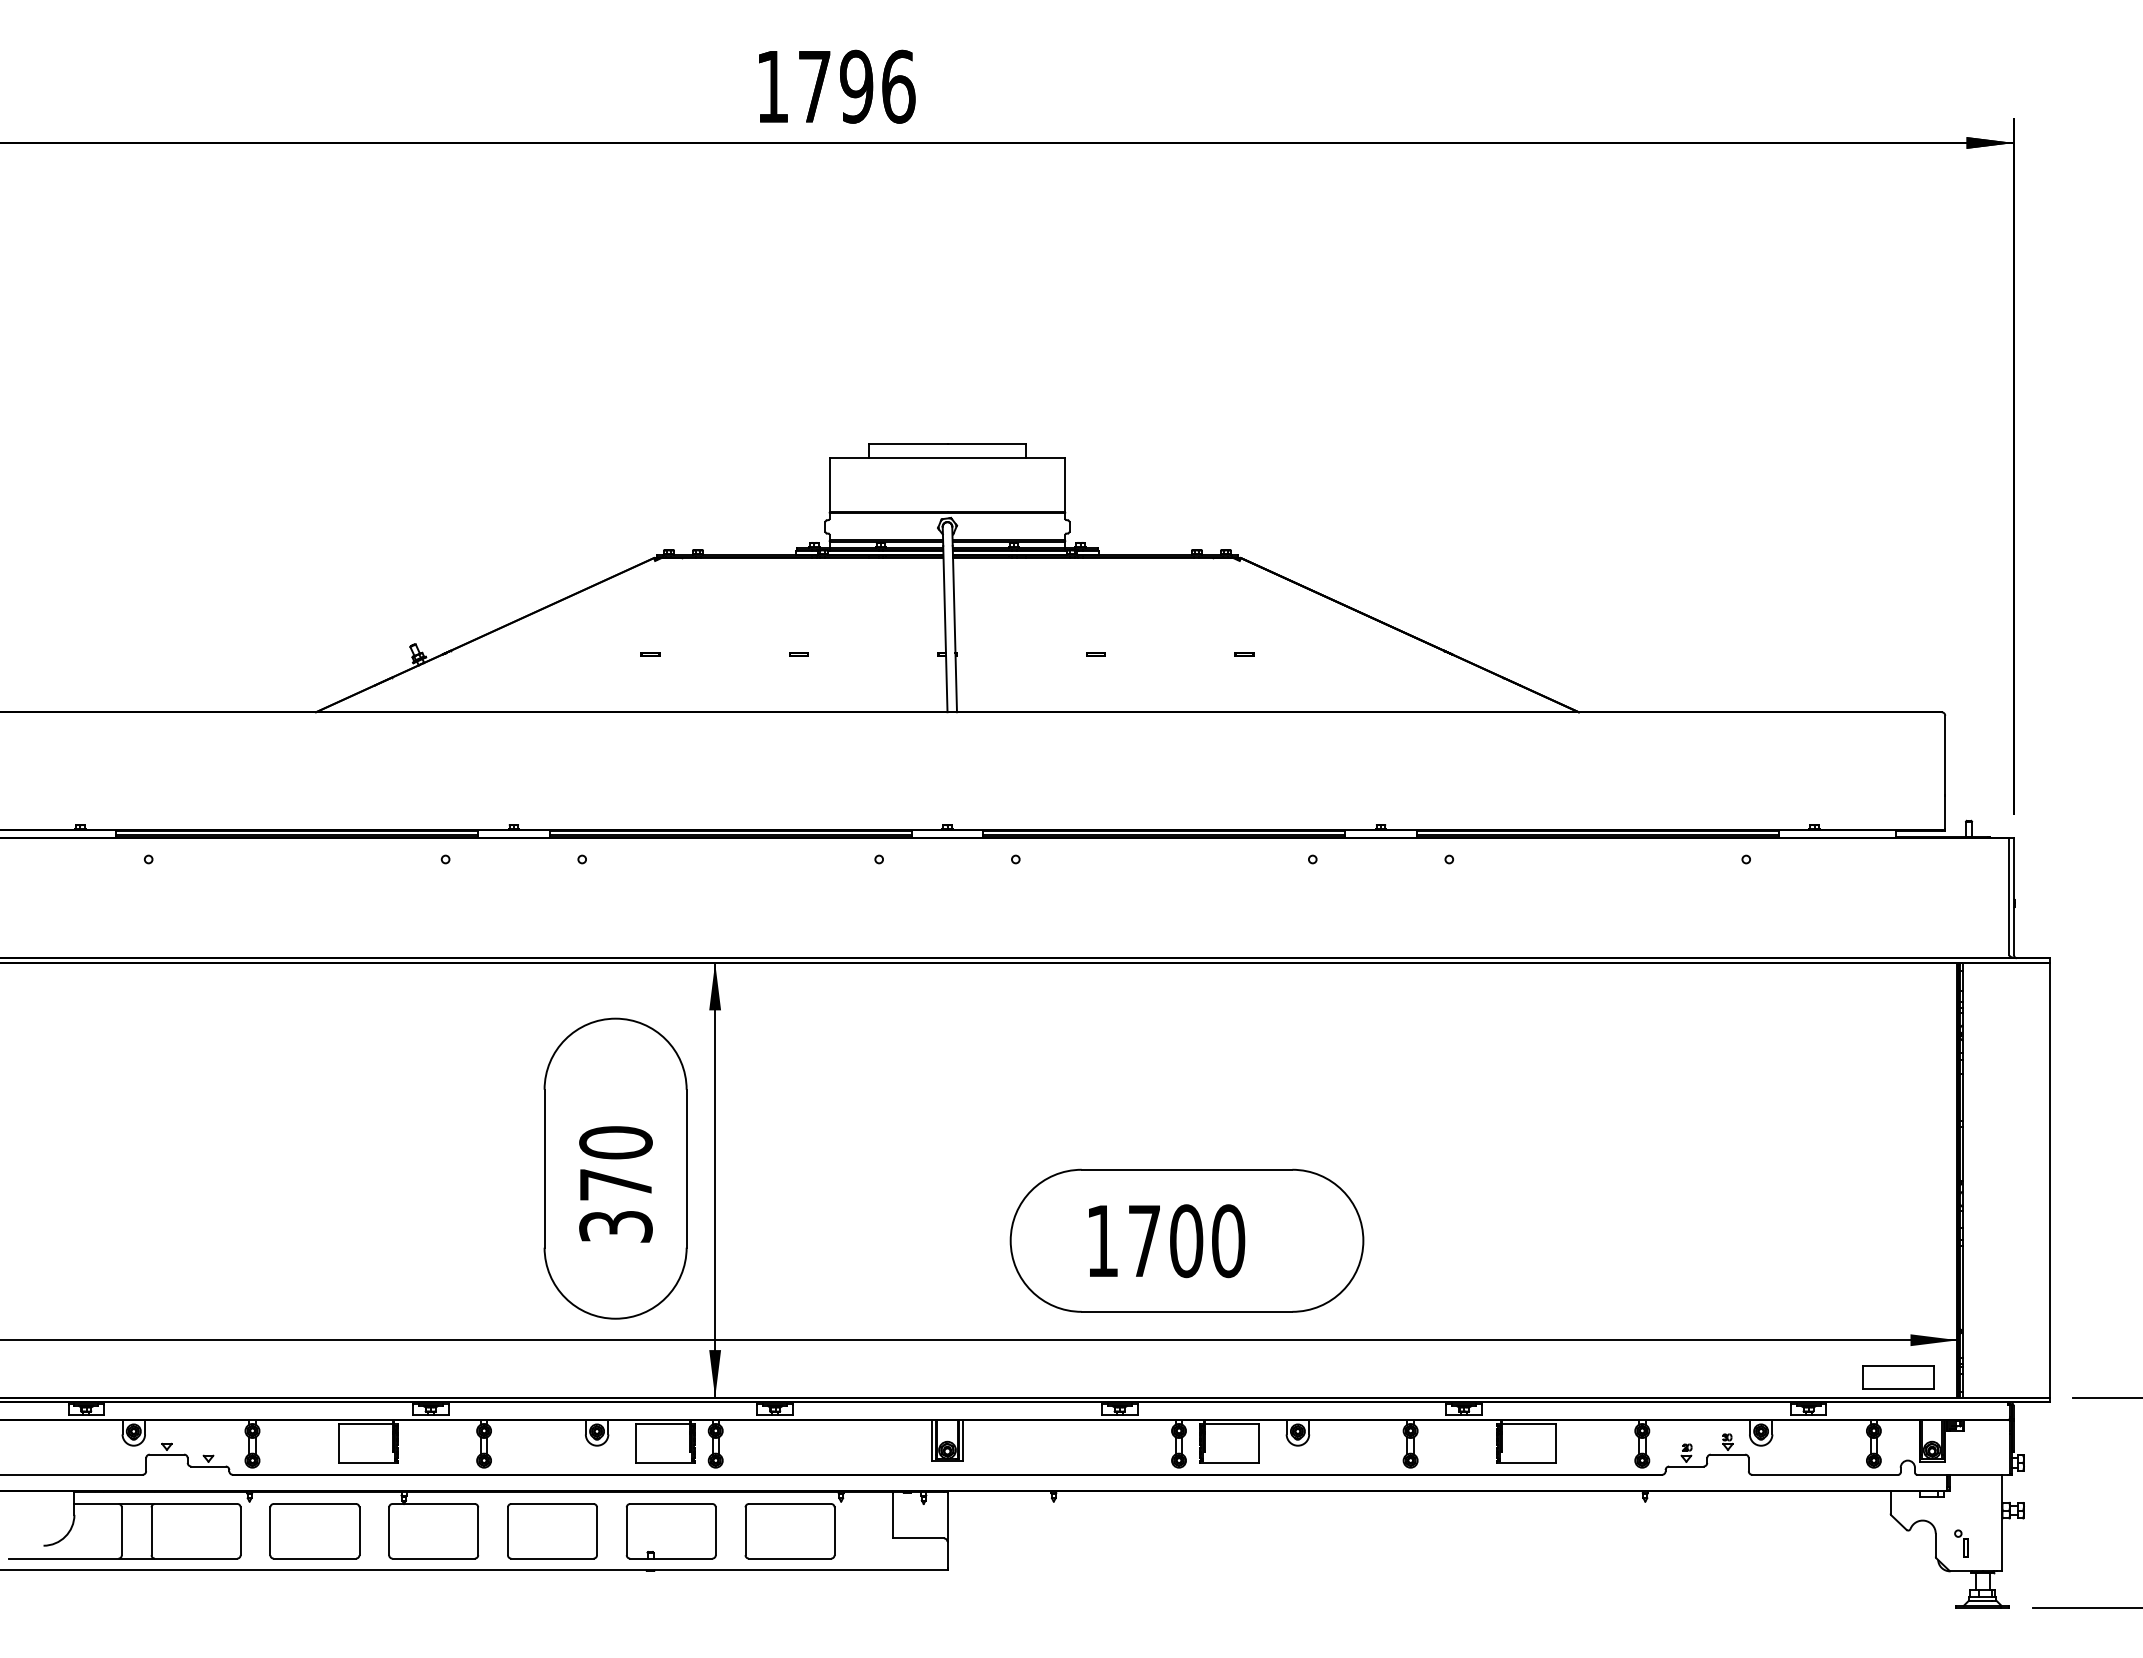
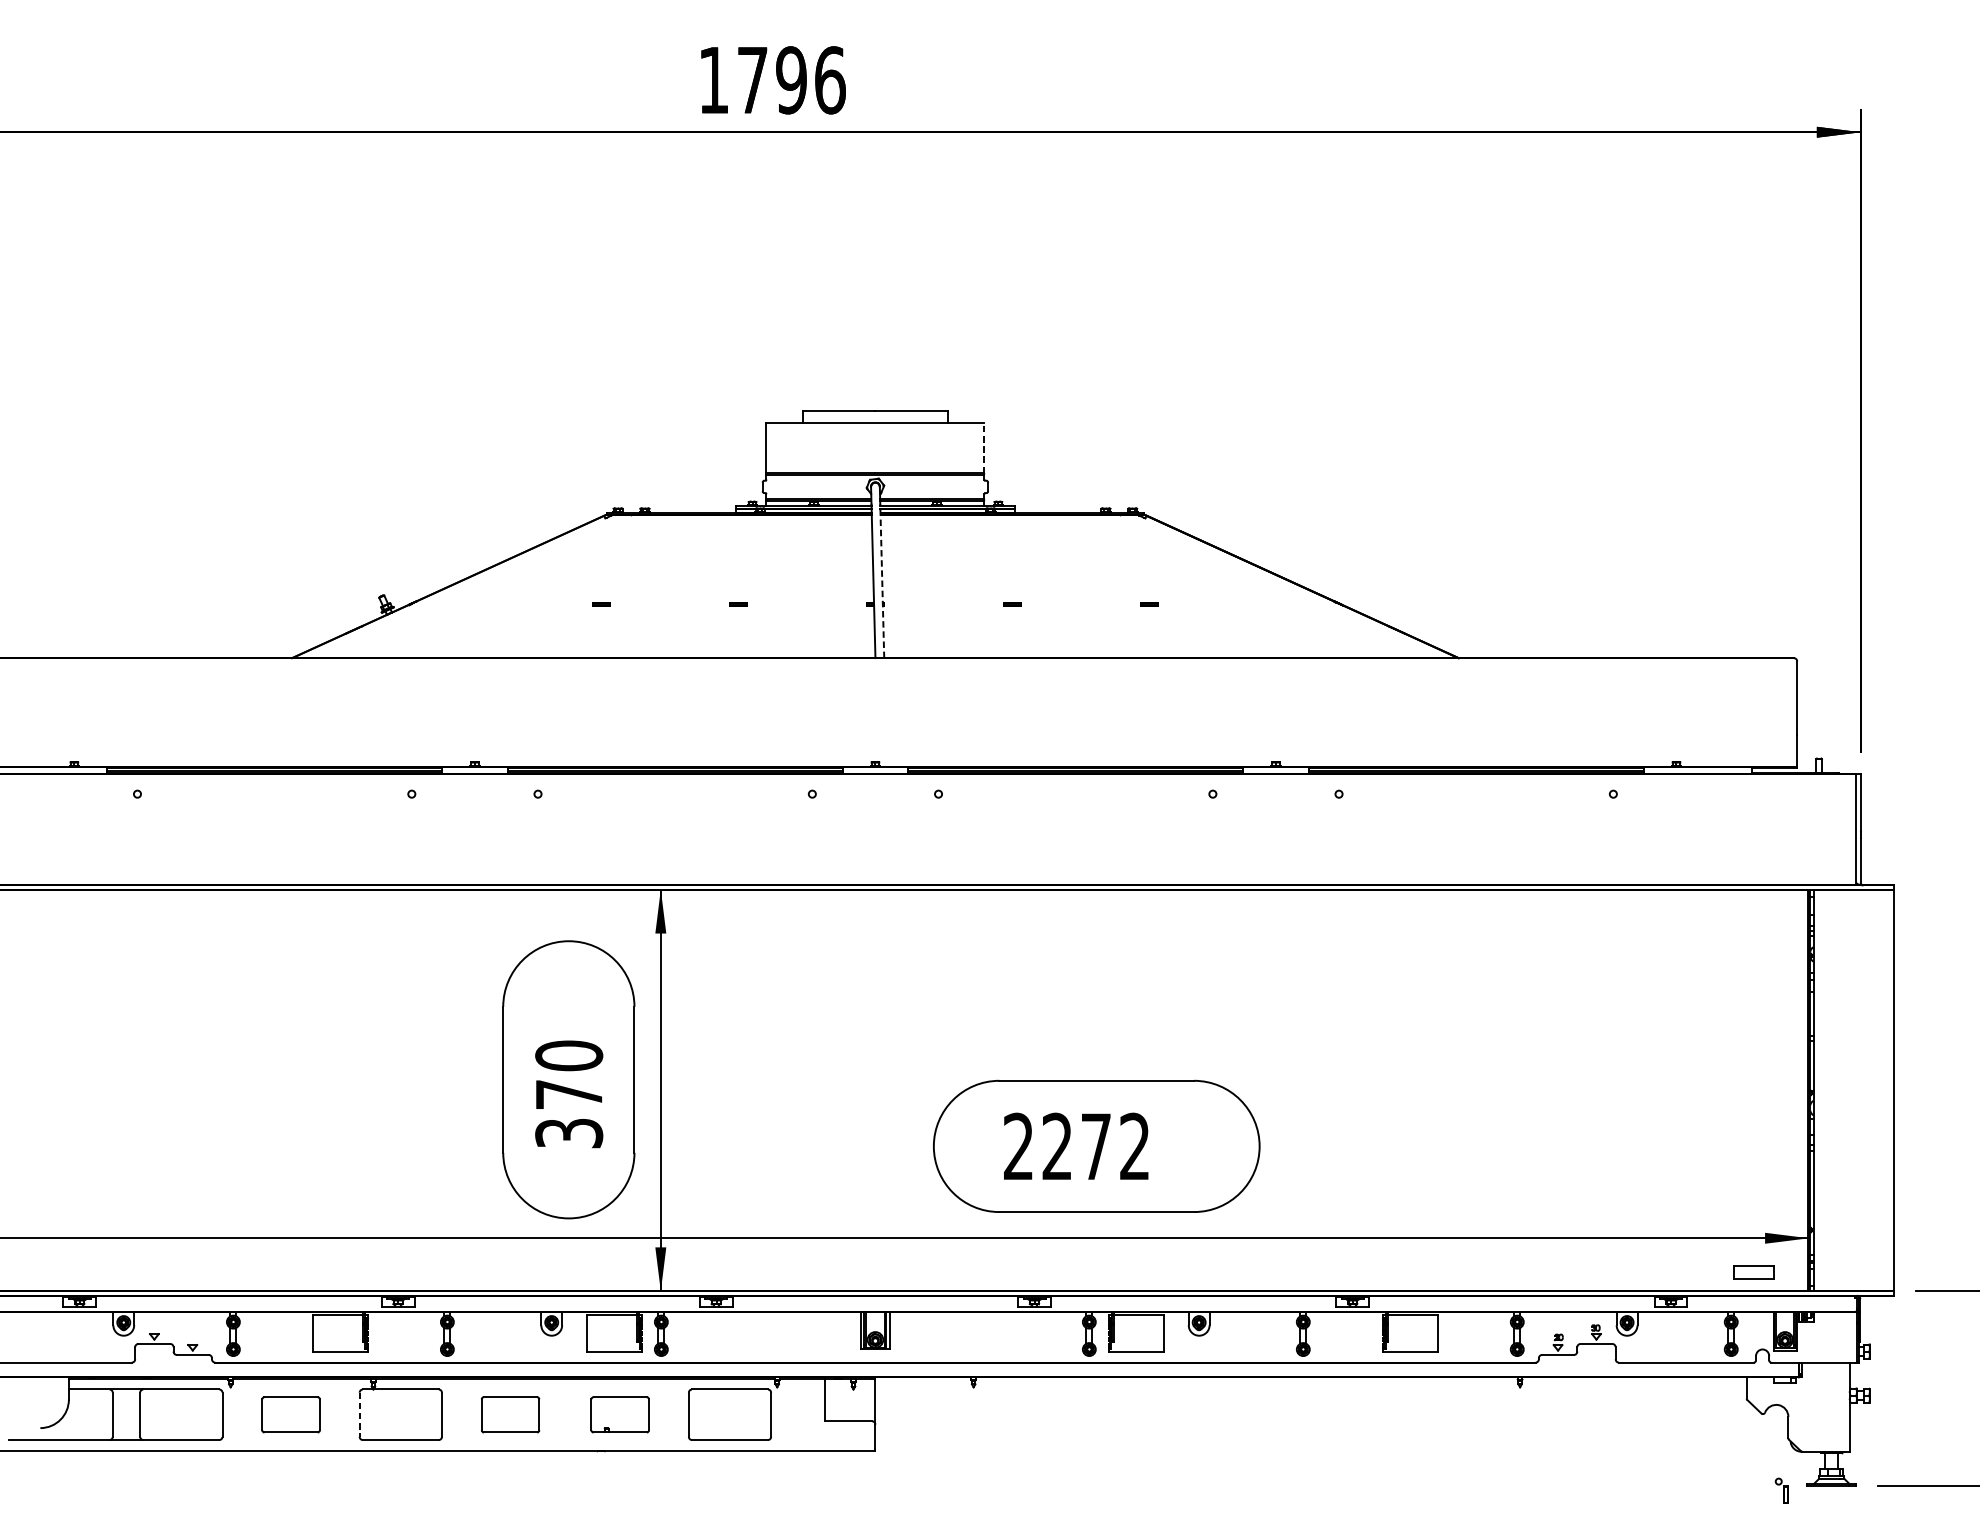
line: (1065, 484) -> (984, 447), solid -> dashed
line: (954, 628) -> (881, 580), solid -> dashed
text: (1165, 1241) -> (1076, 1147), 1700 -> 2272
part: (1898, 1377) -> (1753, 1272), size x0.6
part: (314, 1531) -> (290, 1414), size x0.7
line: (389, 1531) -> (359, 1414), solid -> dashed
part: (552, 1531) -> (510, 1414), size x0.7
part: (670, 1531) -> (619, 1414), size x0.7
part: (1961, 1543) -> (1781, 1490), moved

